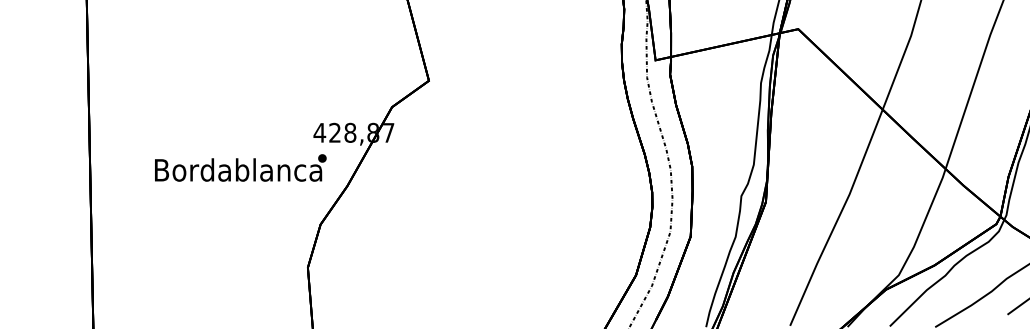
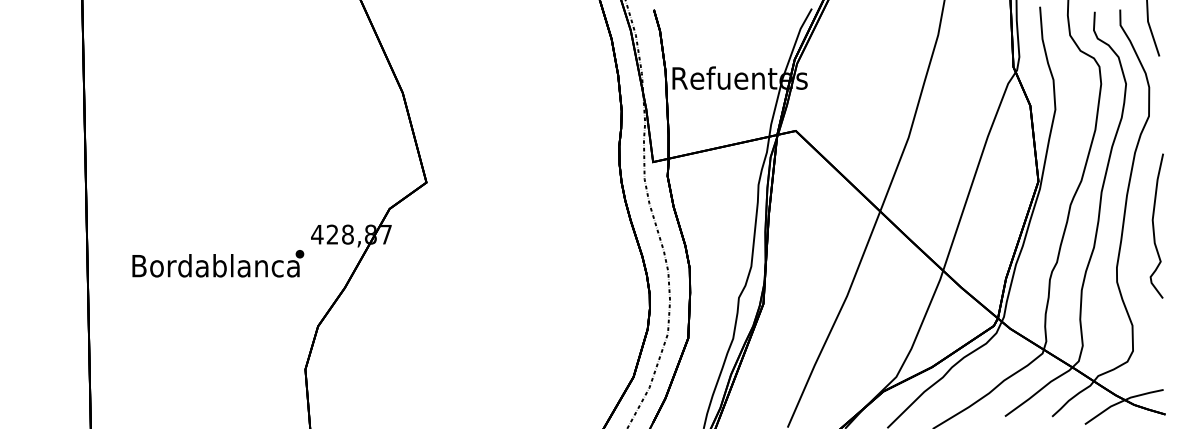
text: (240, 167) -> (218, 263), moved

